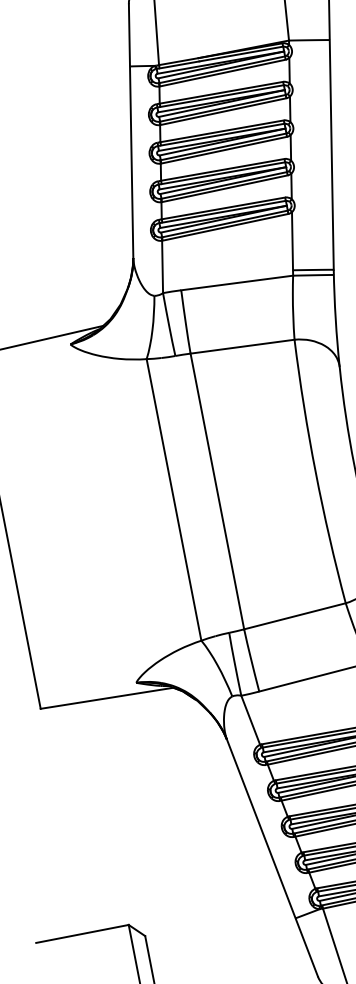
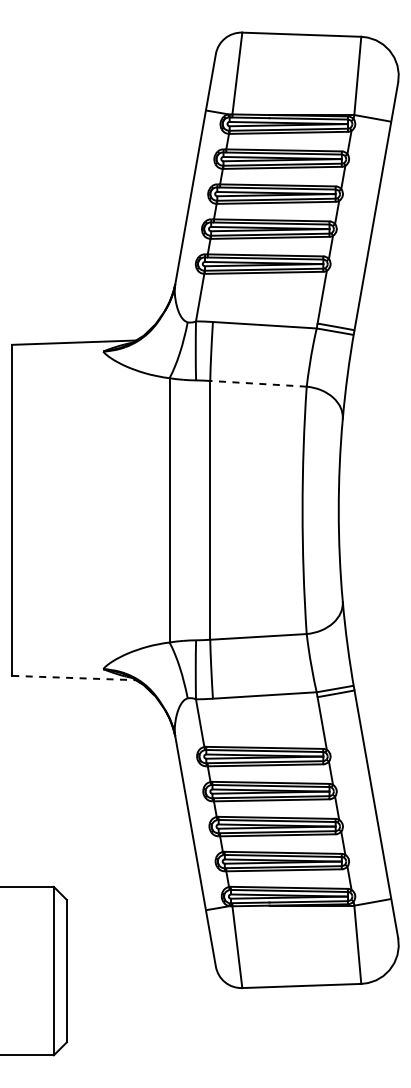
line: (241, 346) -> (257, 383), solid -> dashed
line: (107, 698) -> (74, 678), solid -> dashed

